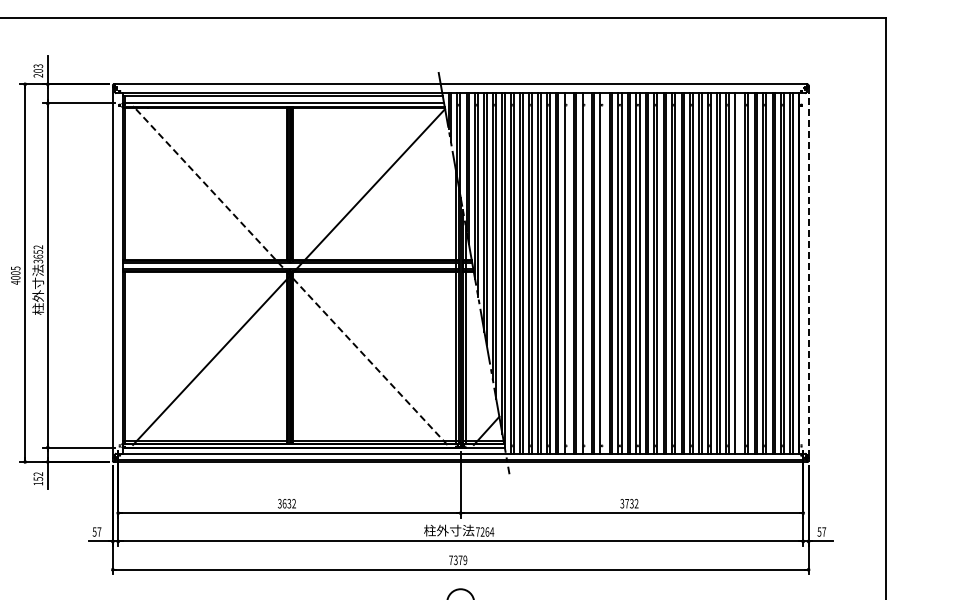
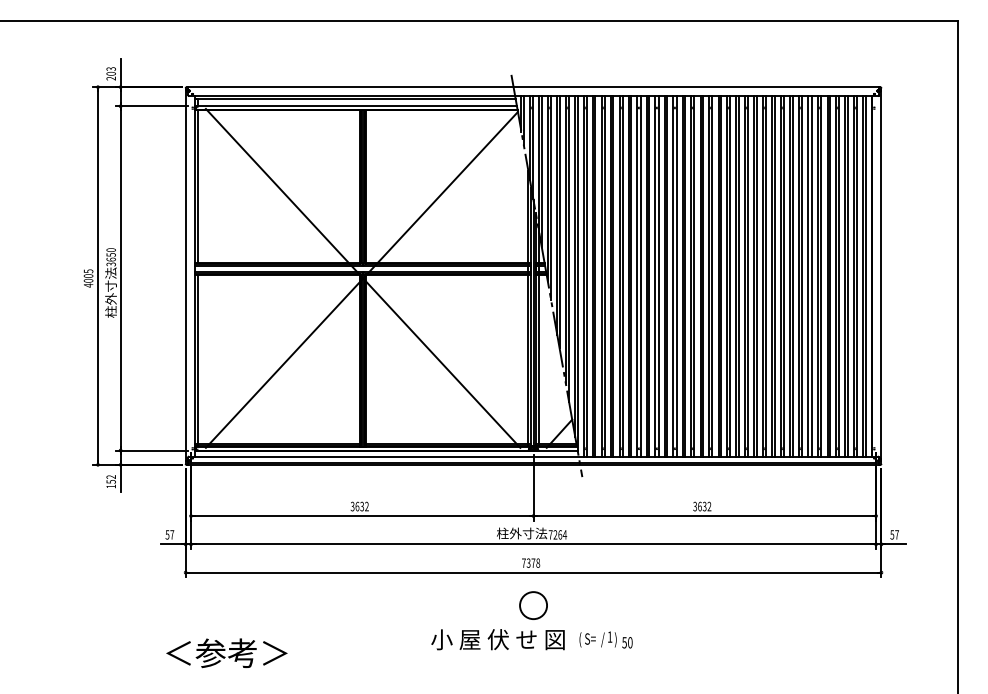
text: (37, 247) -> (110, 250), 3652 -> 3650
line: (567, 272) -> (640, 275), added
line: (585, 272) -> (658, 275), added
line: (603, 272) -> (676, 275), added
line: (738, 272) -> (811, 275), added
line: (808, 272) -> (881, 275), dashed -> solid
line: (289, 275) -> (362, 278), dashed -> solid
text: (626, 503) -> (699, 506), 3732 -> 3632
text: (465, 559) -> (538, 562), 7379 -> 7378

